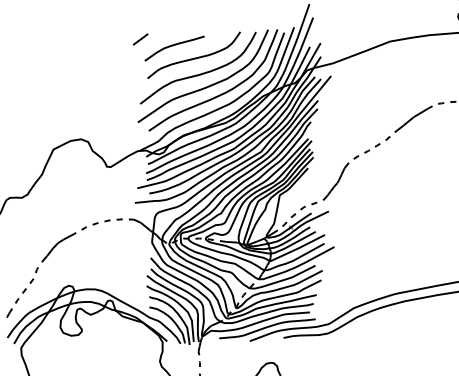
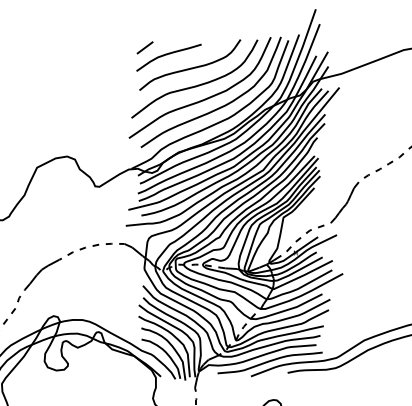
line: (140, 39) -> (144, 47), moved

